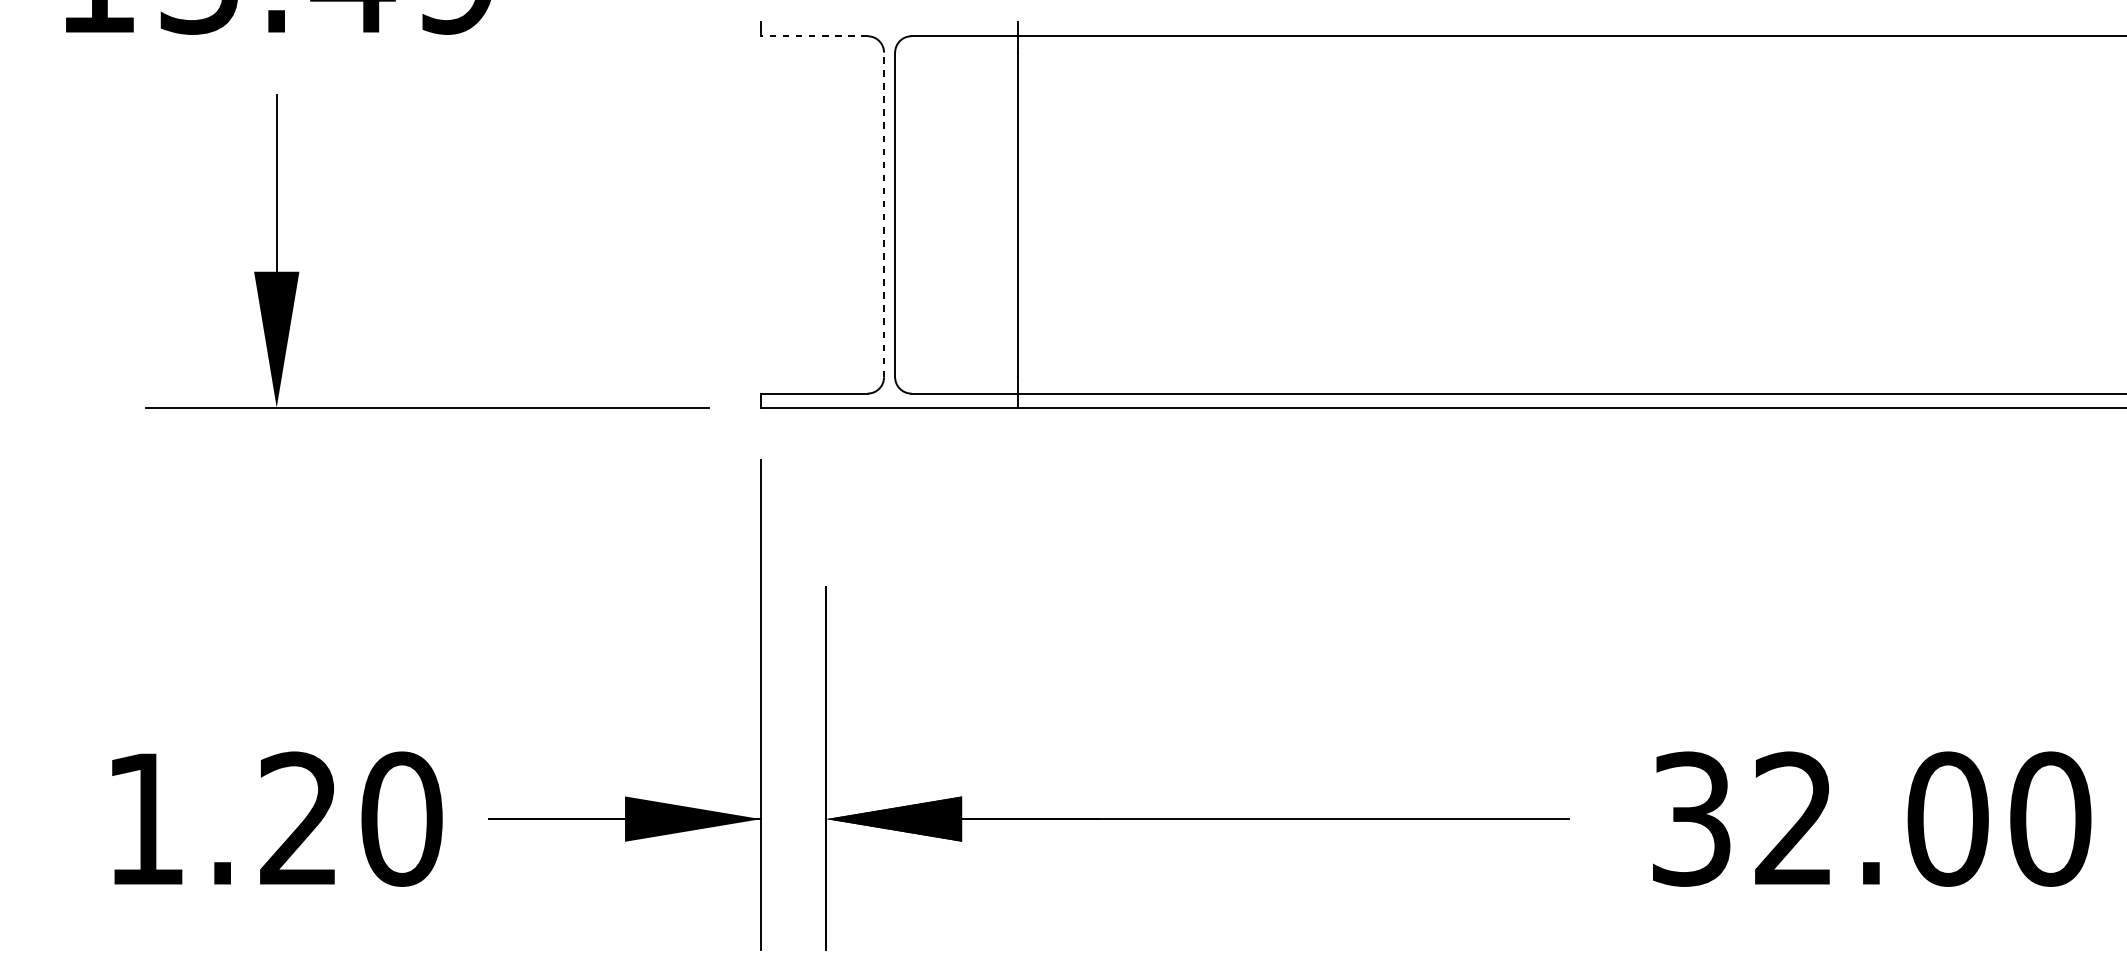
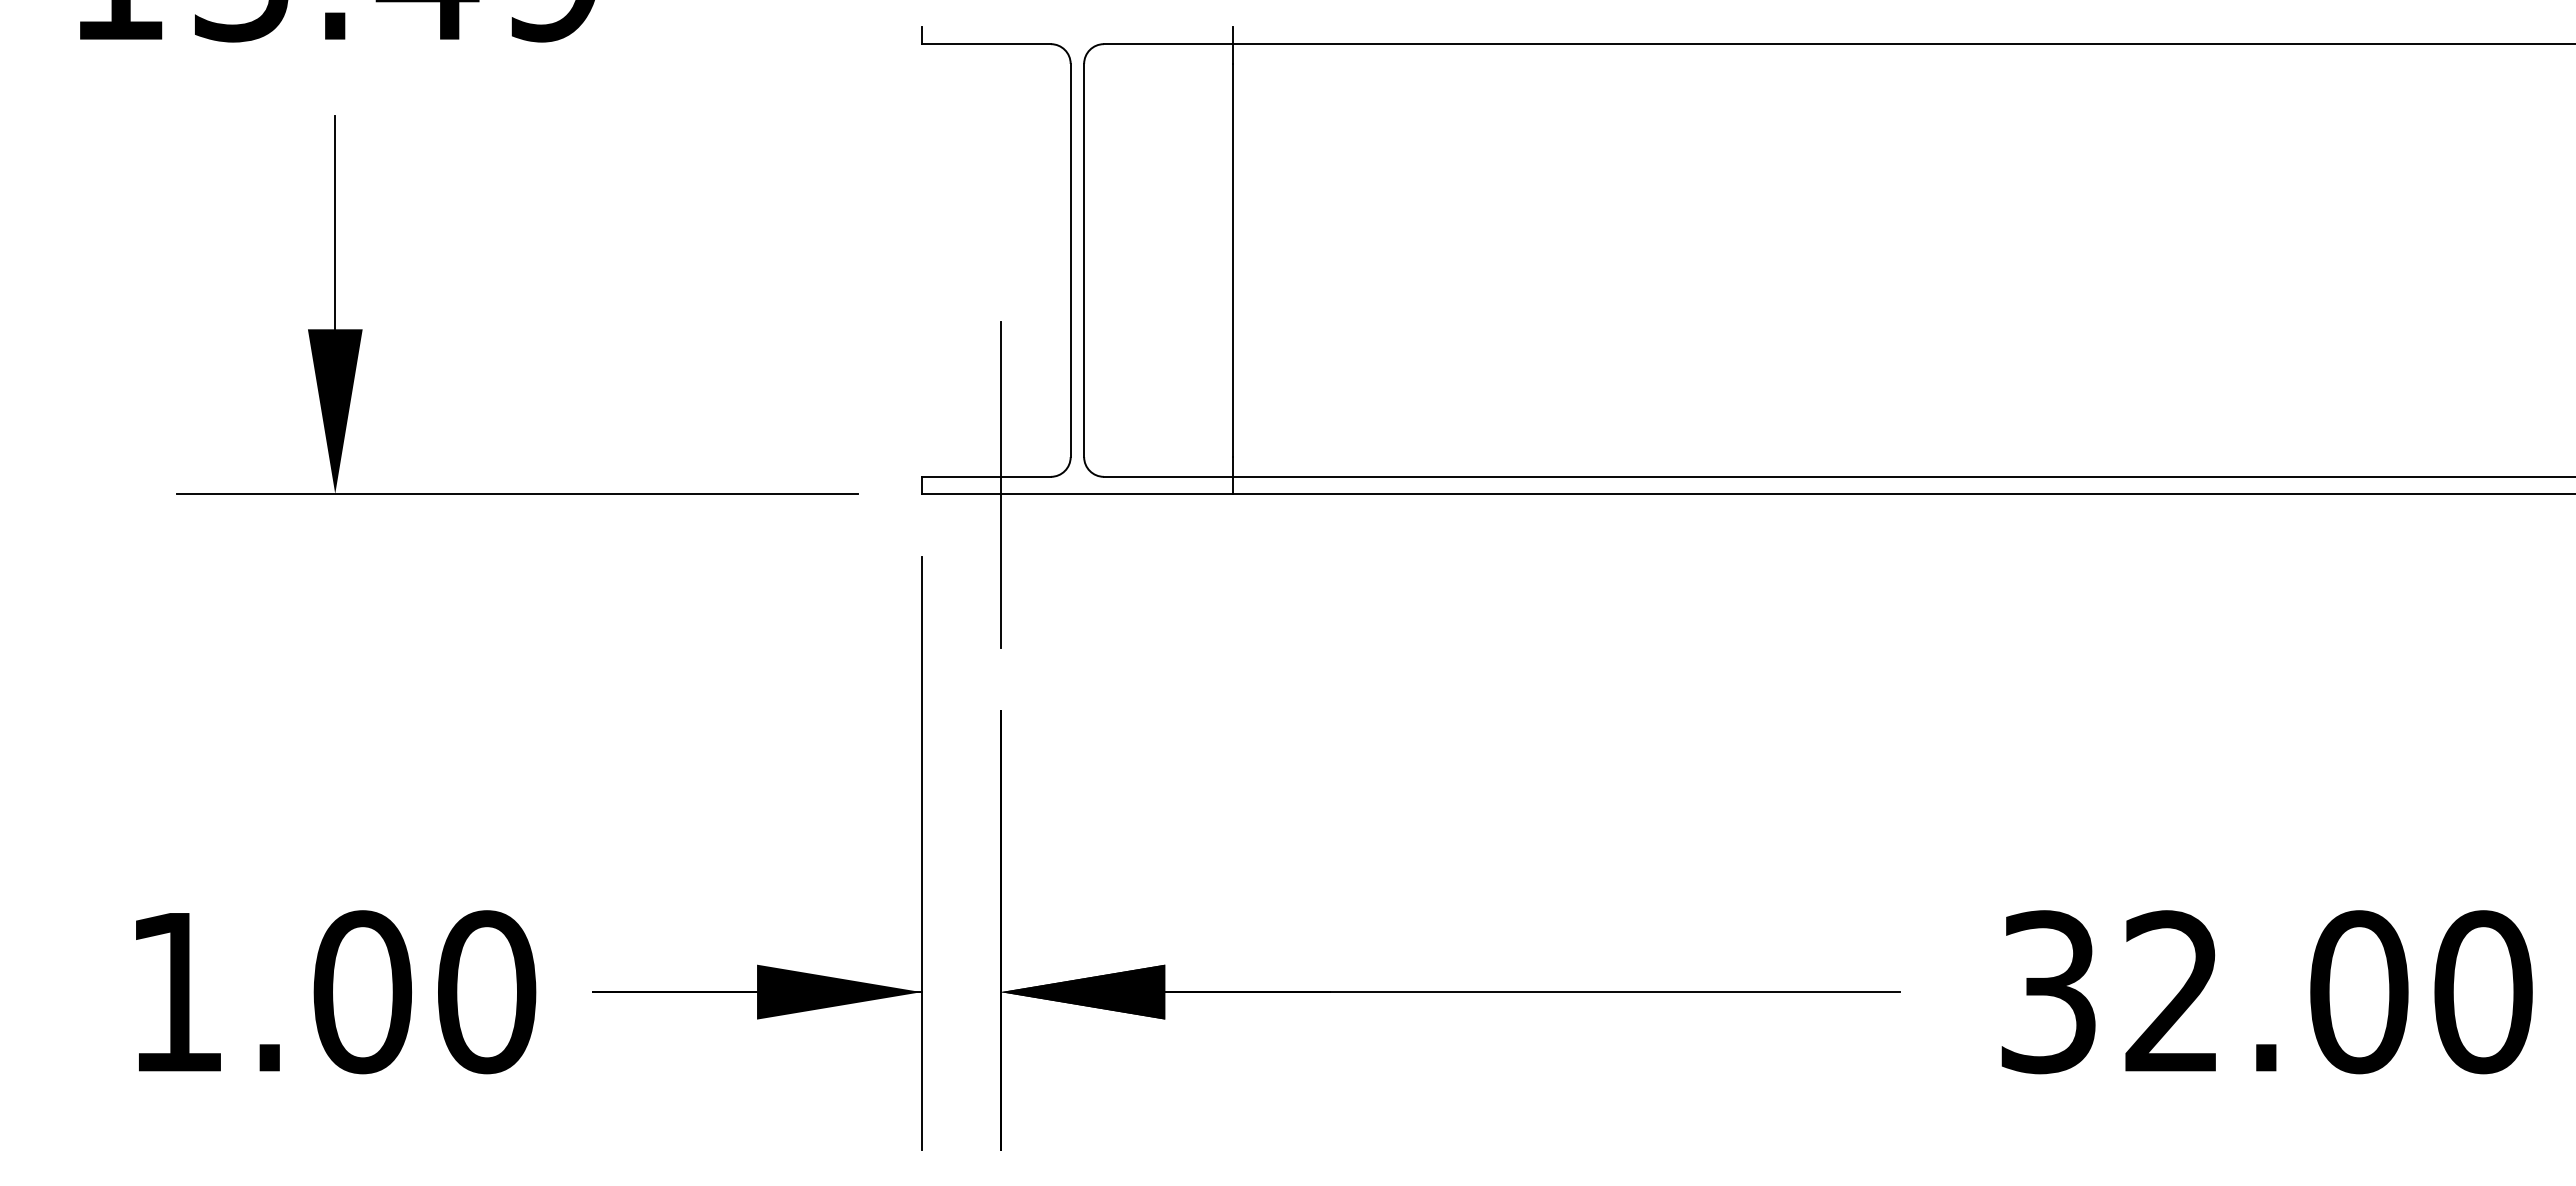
line: (814, 36) -> (986, 44), dashed -> solid
line: (883, 214) -> (1070, 260), dashed -> solid
line: (826, 399) -> (1000, 484), added
text: (299, 819) -> (362, 992), 1.20 -> 1.00

